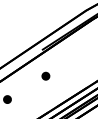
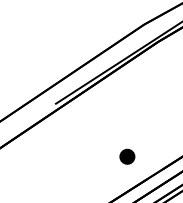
part: (45, 75) -> (126, 155), moved

